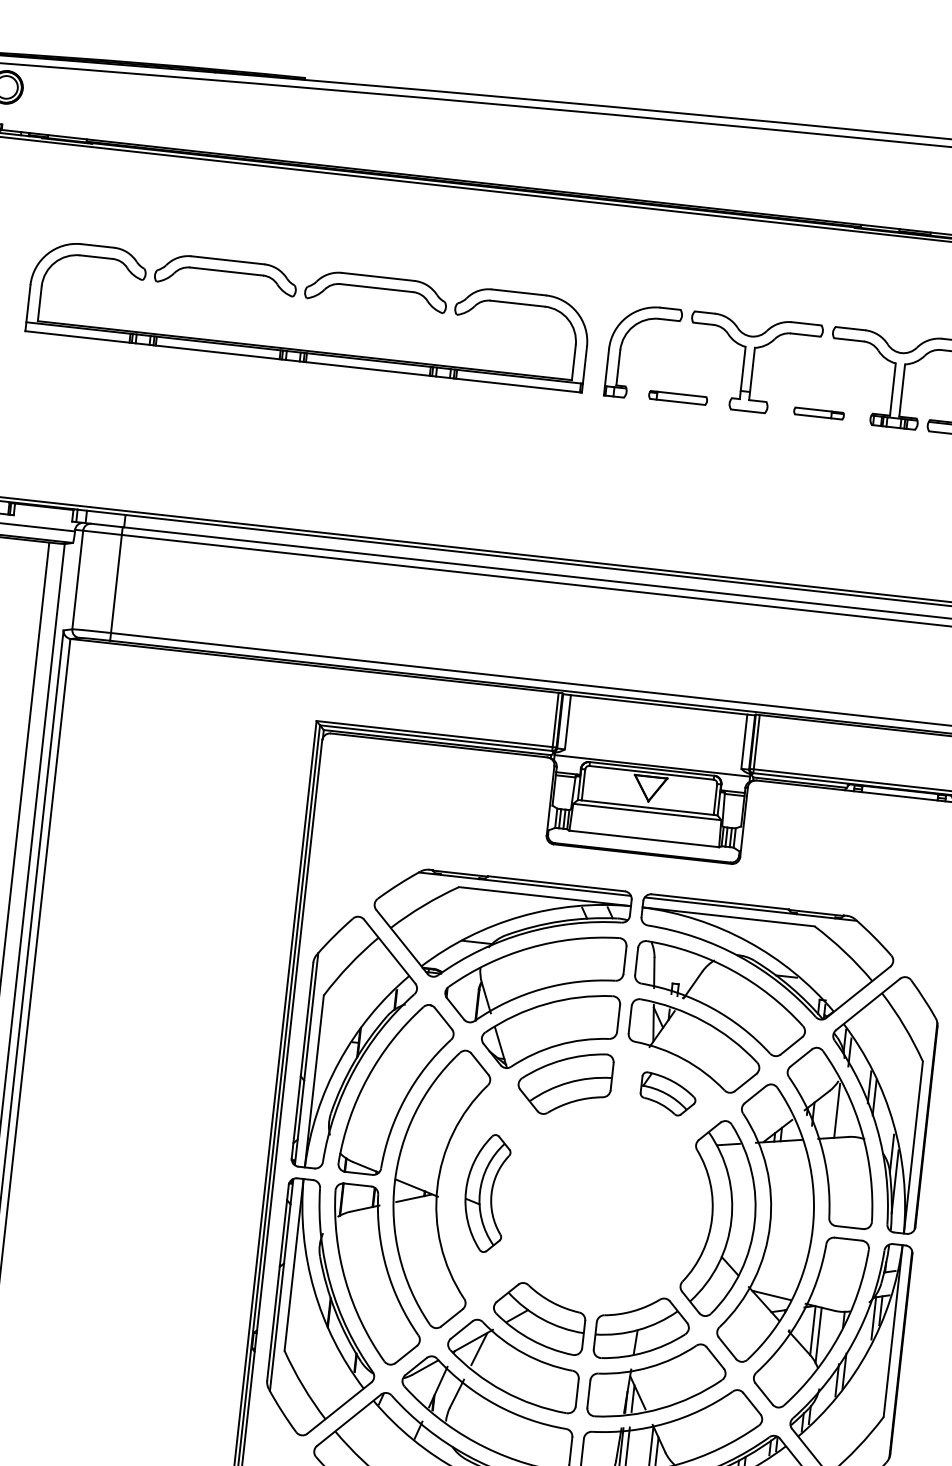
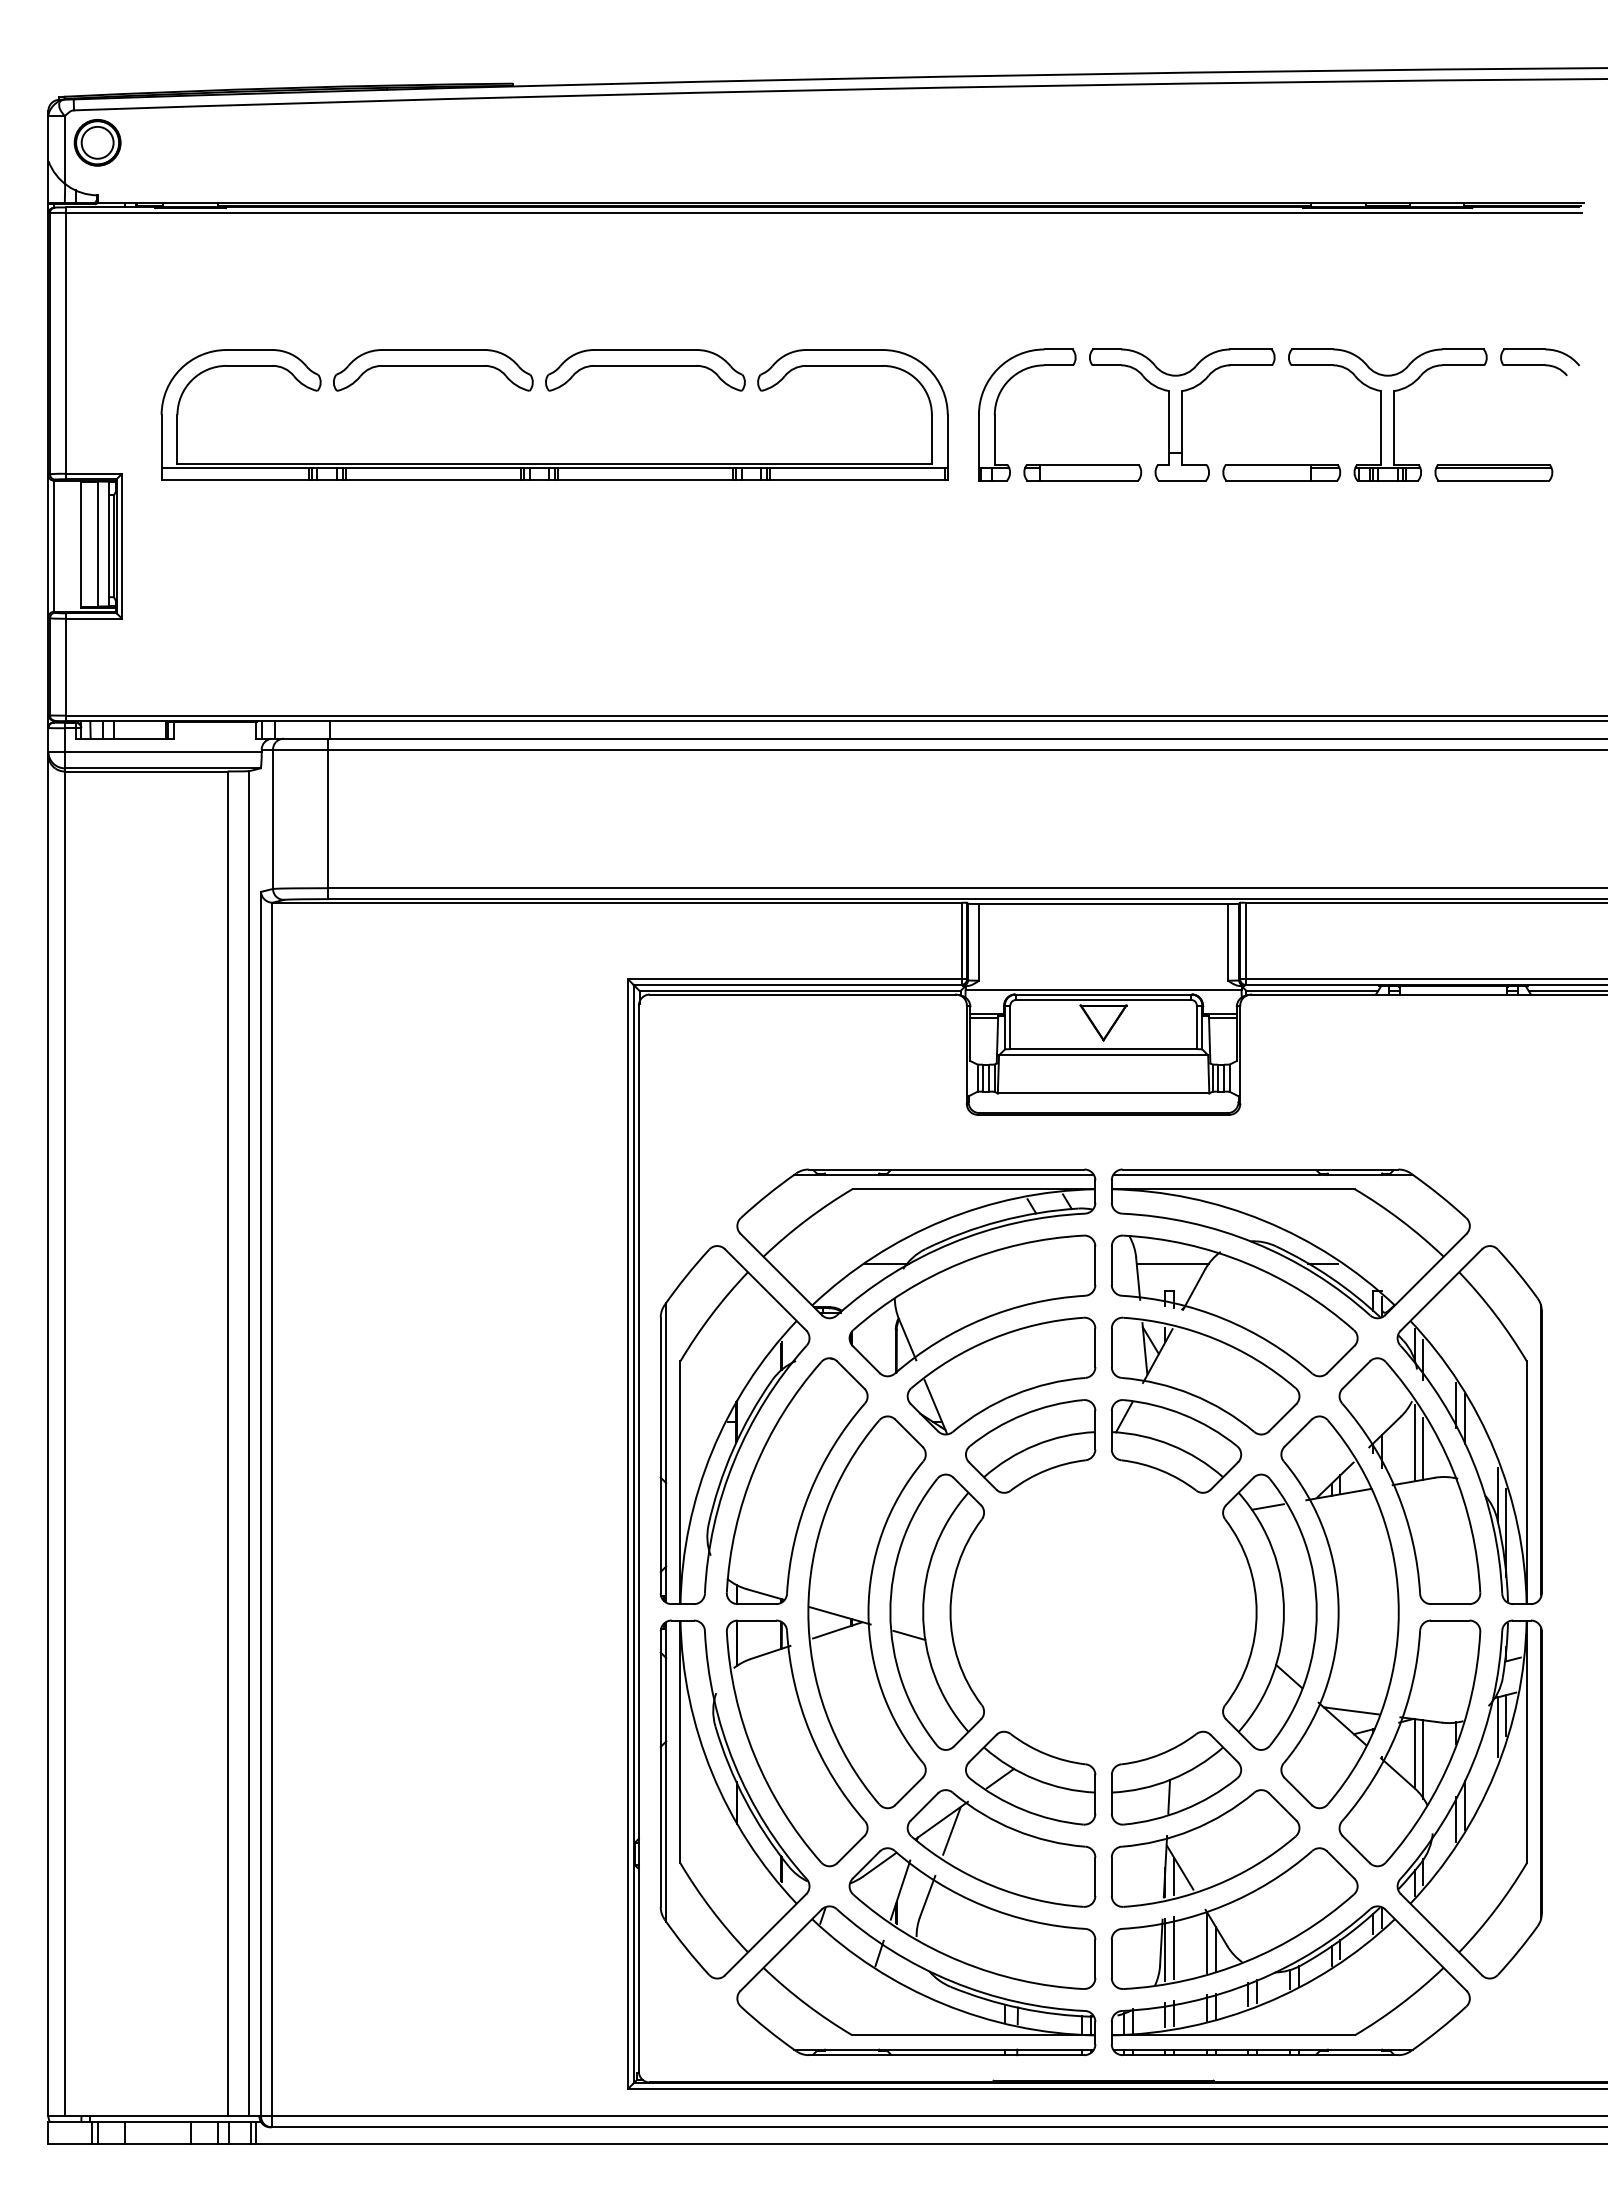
part: (677, 397) -> (1082, 472), size x1.43
part: (818, 413) -> (1281, 472), size x1.67
line: (679, 964) -> (1172, 1263), added
part: (668, 1094) -> (1176, 1446), size x1.67
line: (843, 1115) -> (1423, 1448), added
part: (485, 1192) -> (936, 1611), size x1.67

